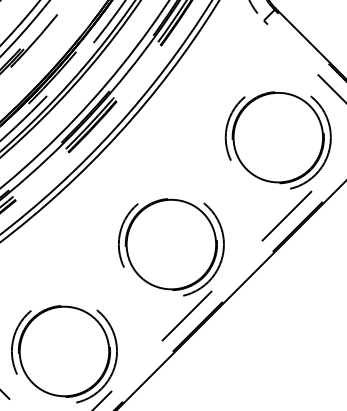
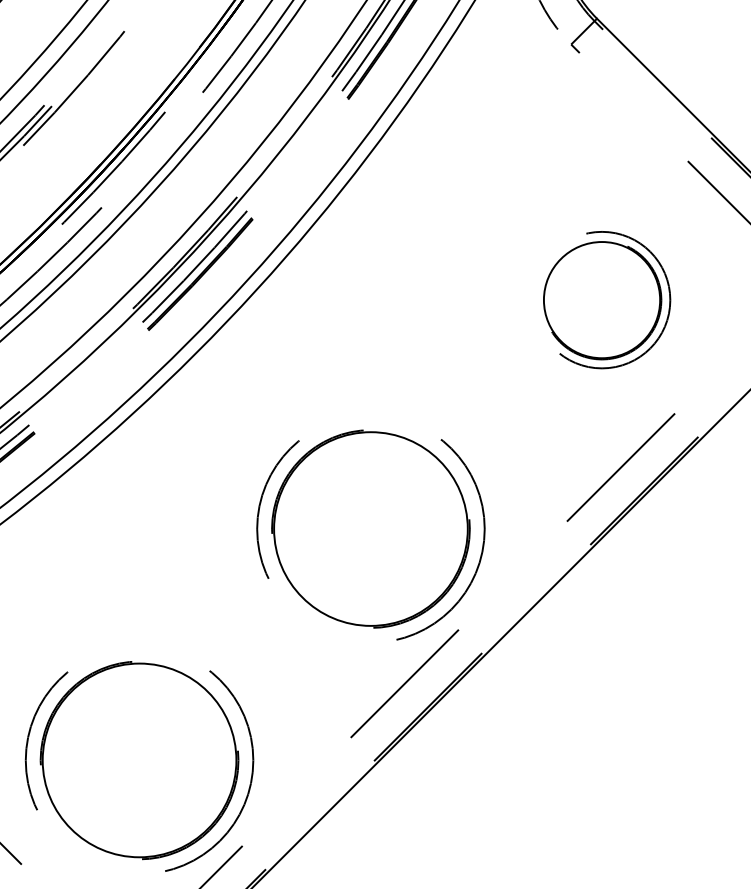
part: (277, 140) -> (600, 303), size x0.6

